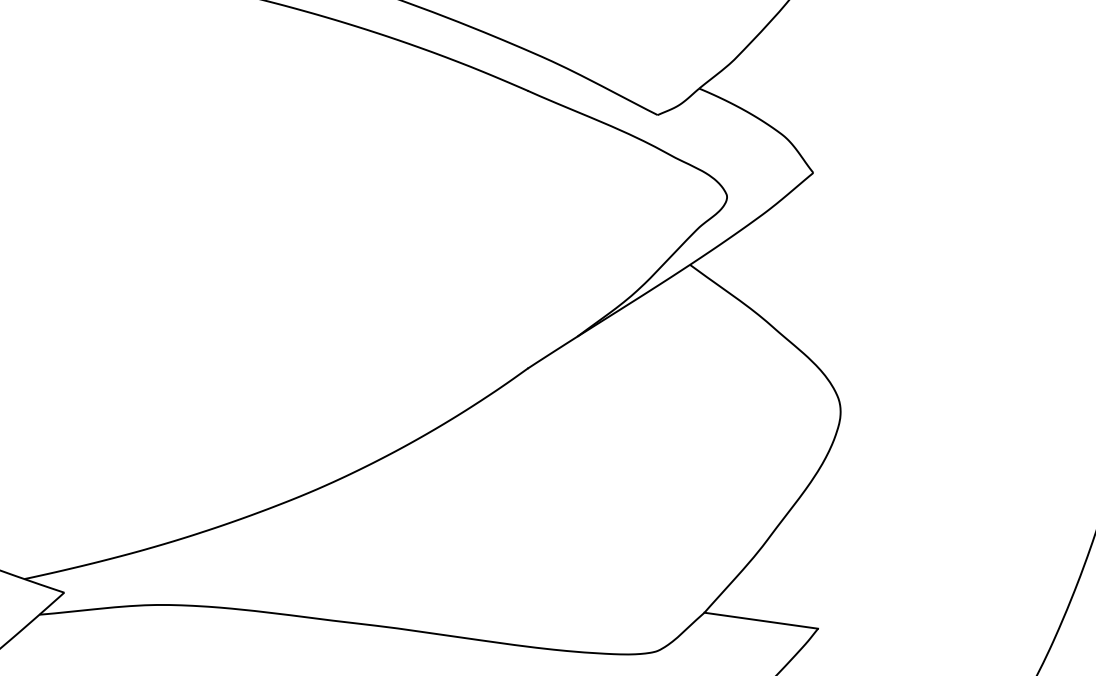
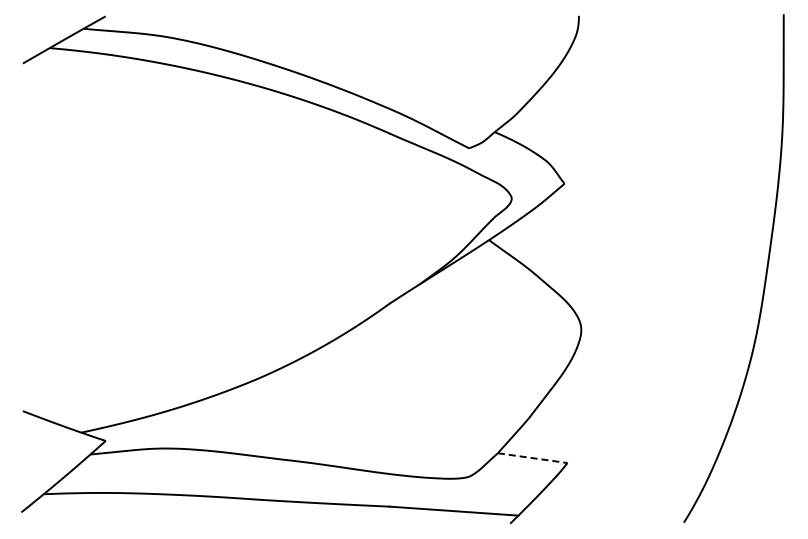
line: (762, 621) -> (533, 458), solid -> dashed

